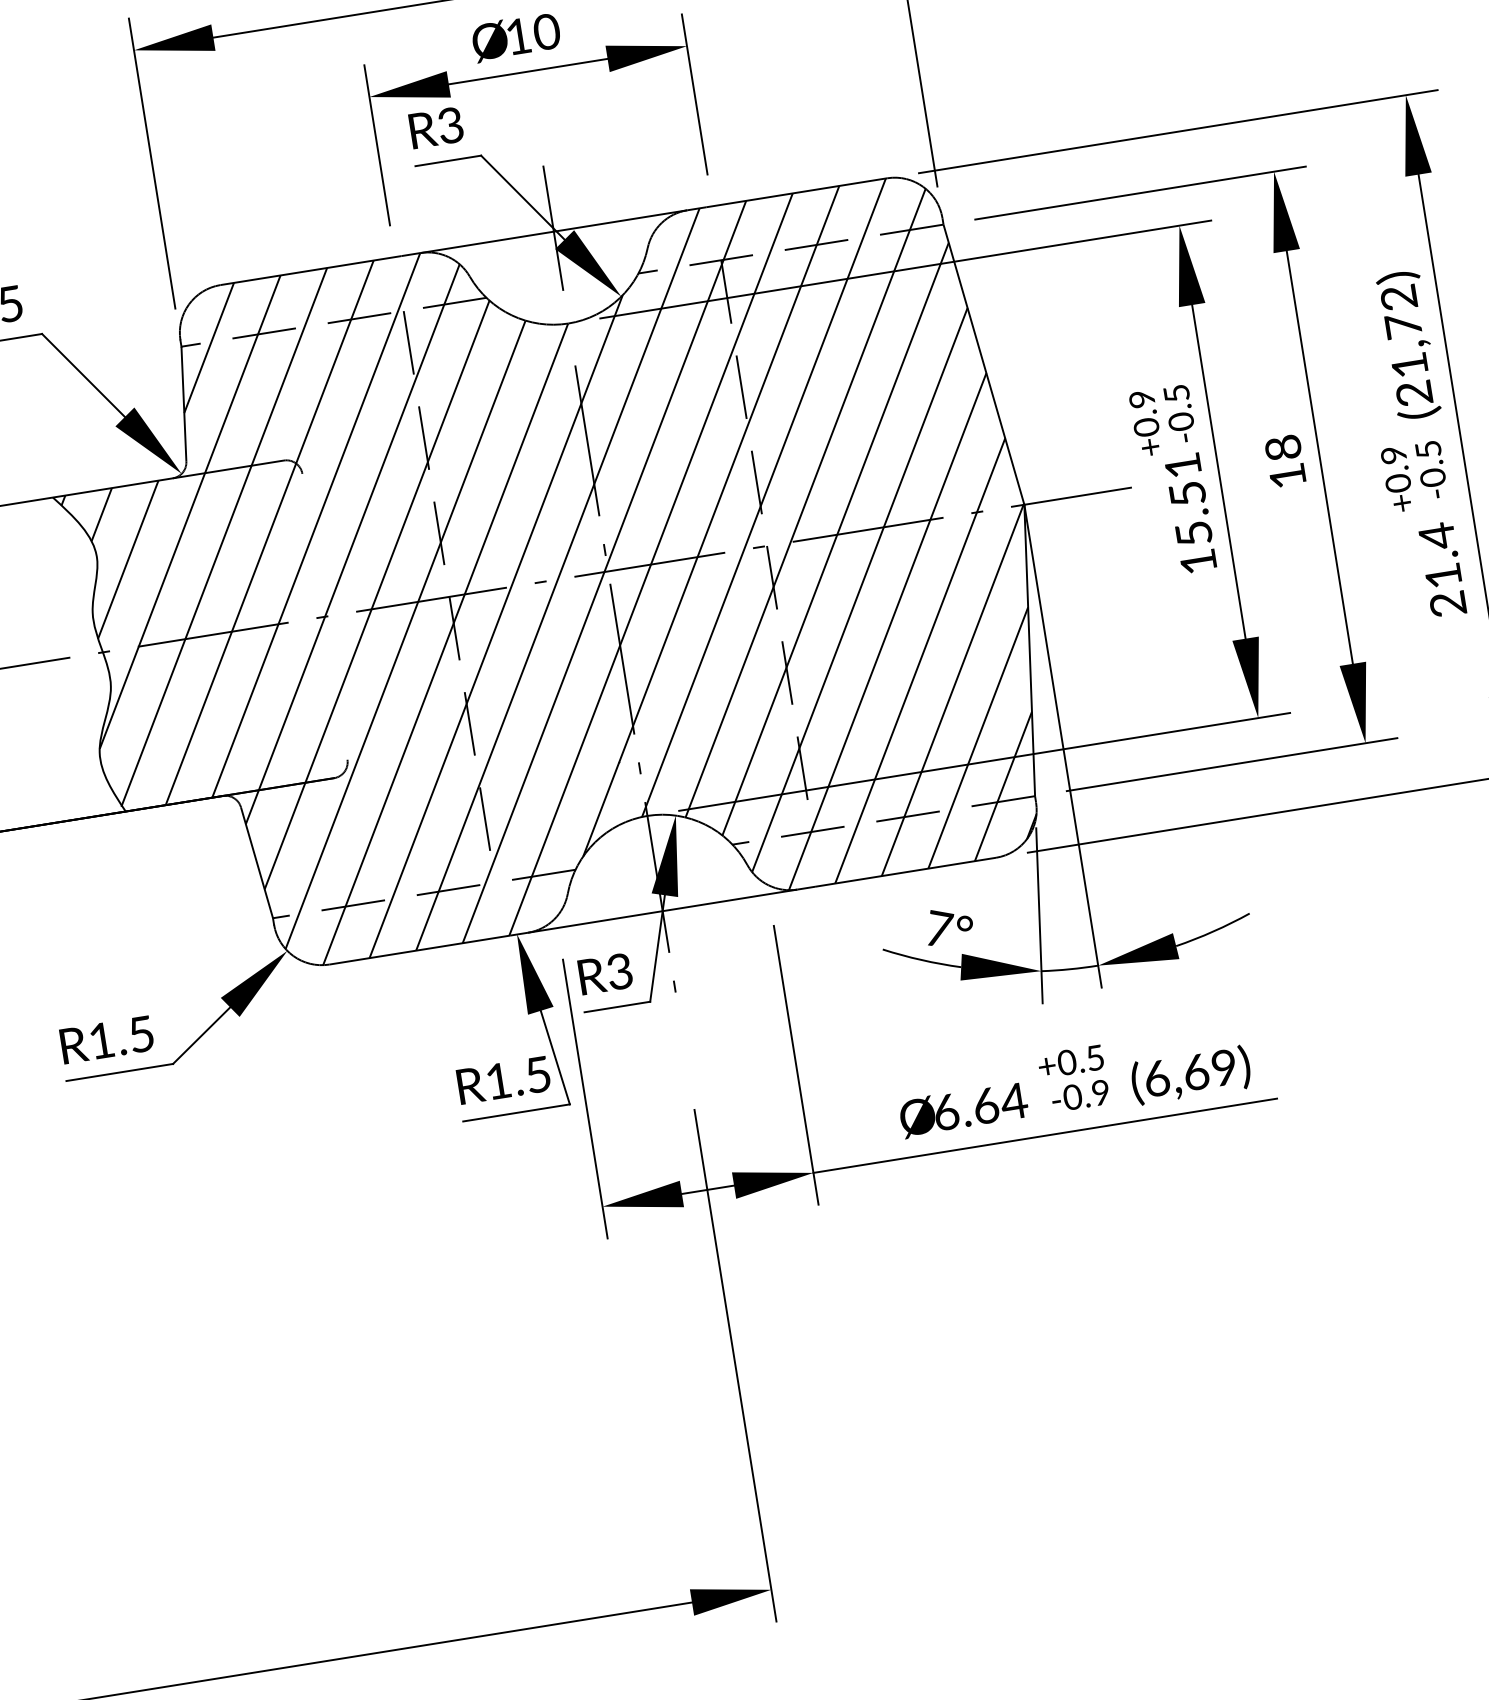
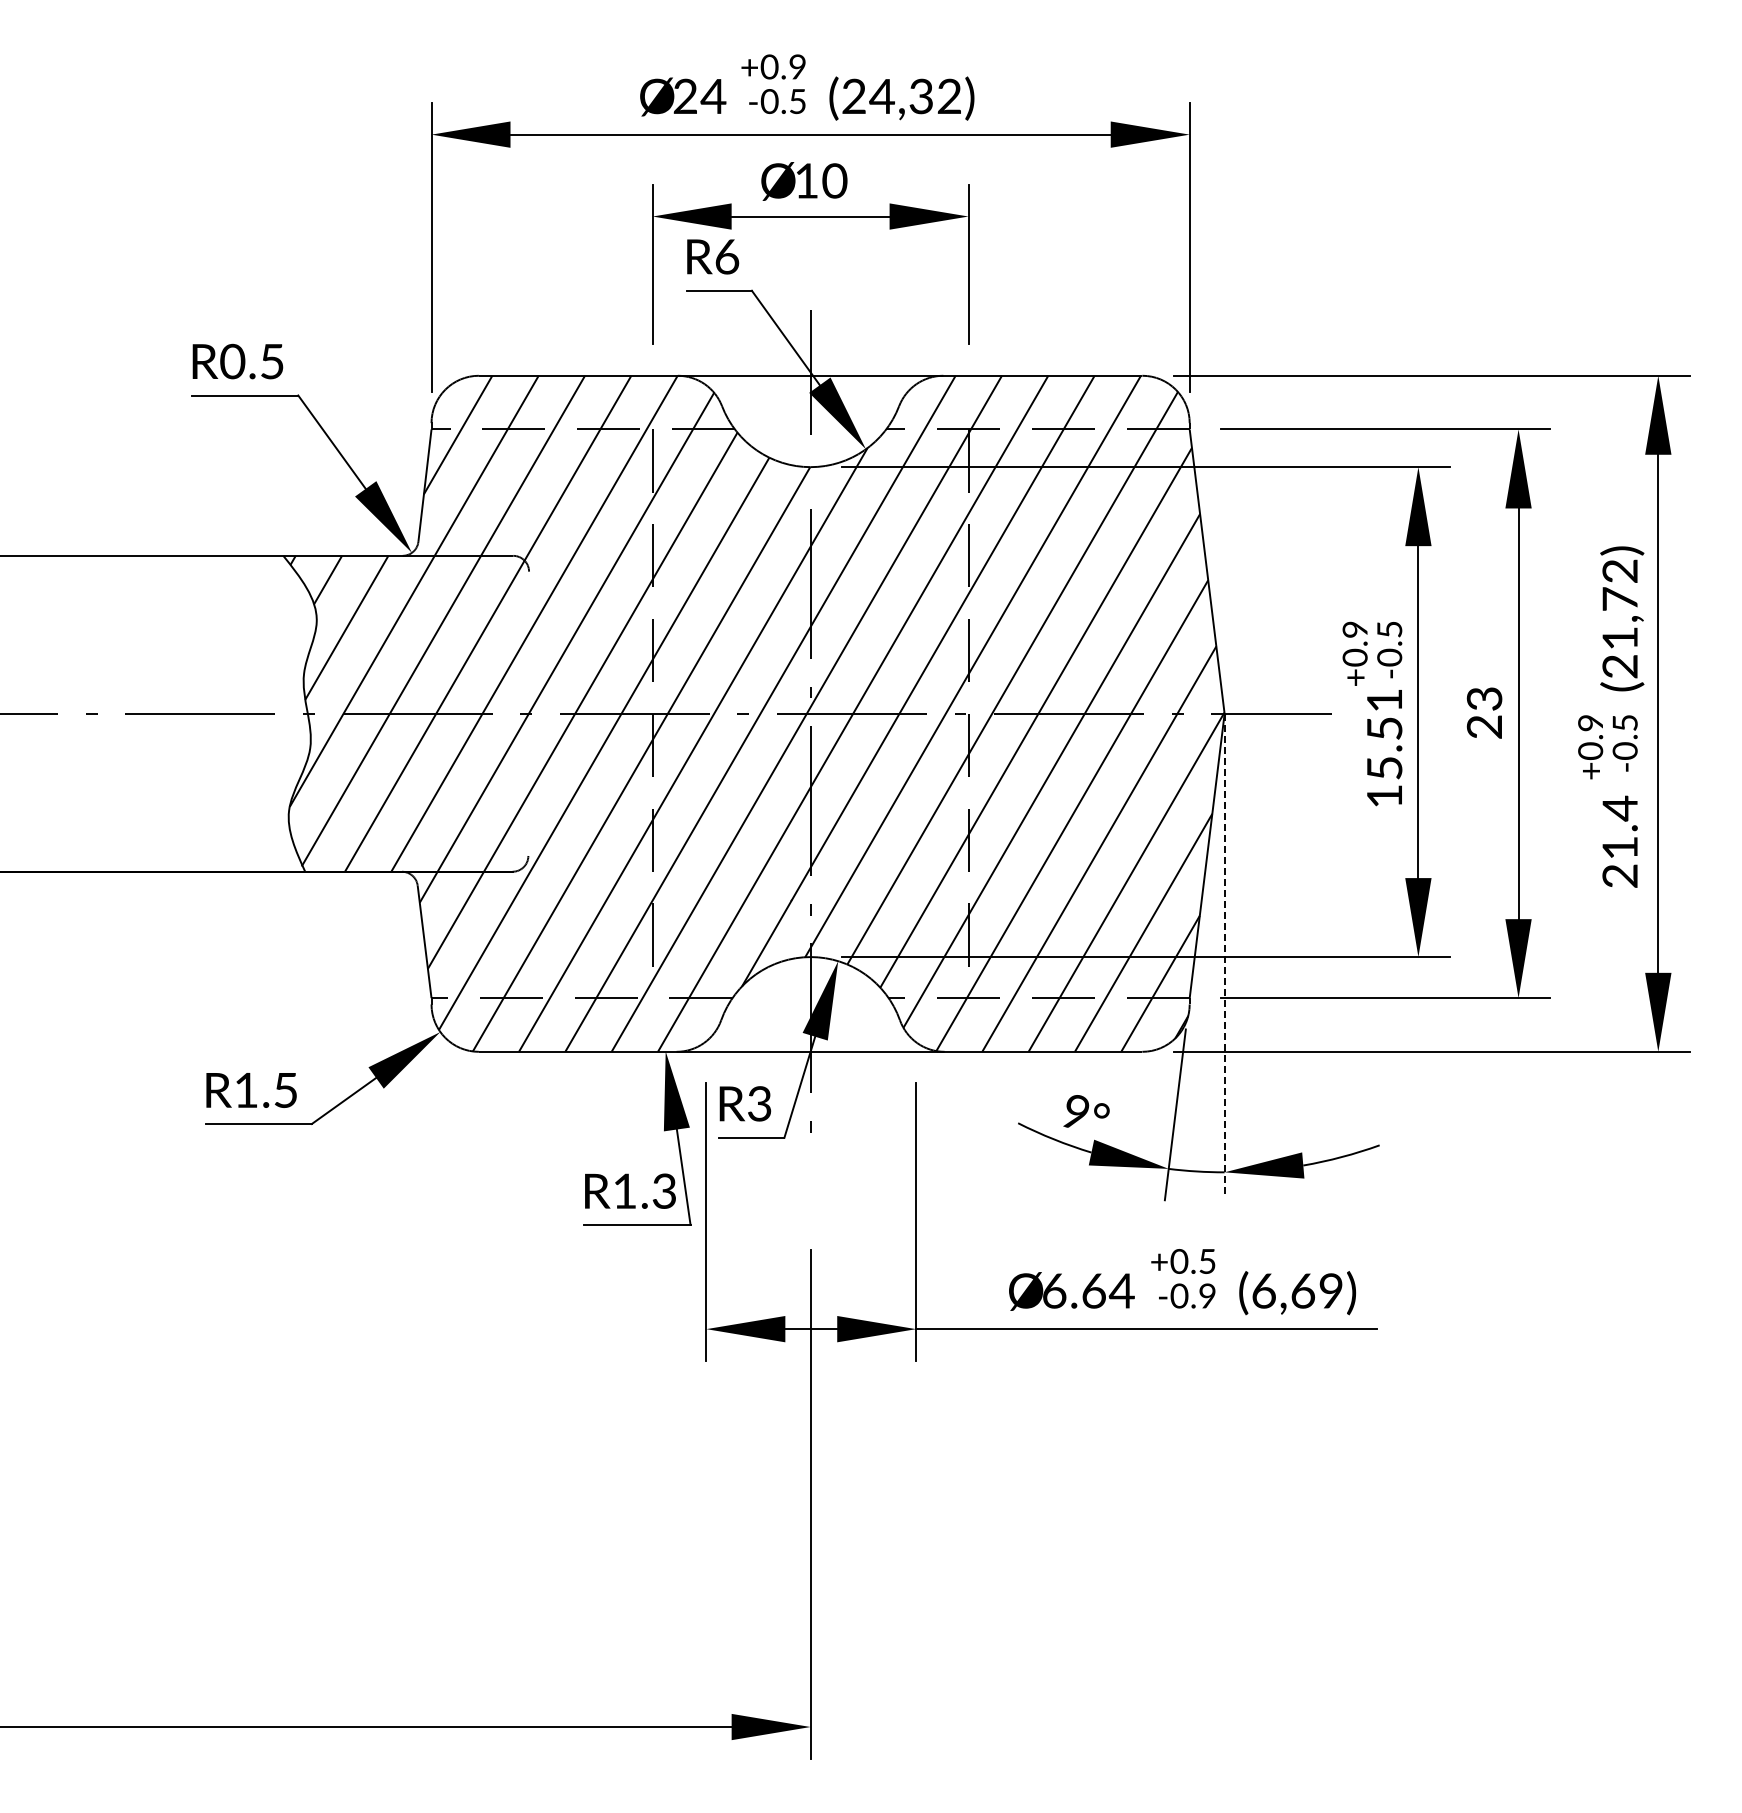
text: (451, 125) -> (727, 256), R3 -> R6
text: (1284, 461) -> (1483, 712), 18 -> 23
line: (1063, 746) -> (1224, 954), solid -> dashed
text: (940, 926) -> (1077, 1109), 7° -> 9°
text: (537, 1074) -> (663, 1190), R1.5 -> R1.3

